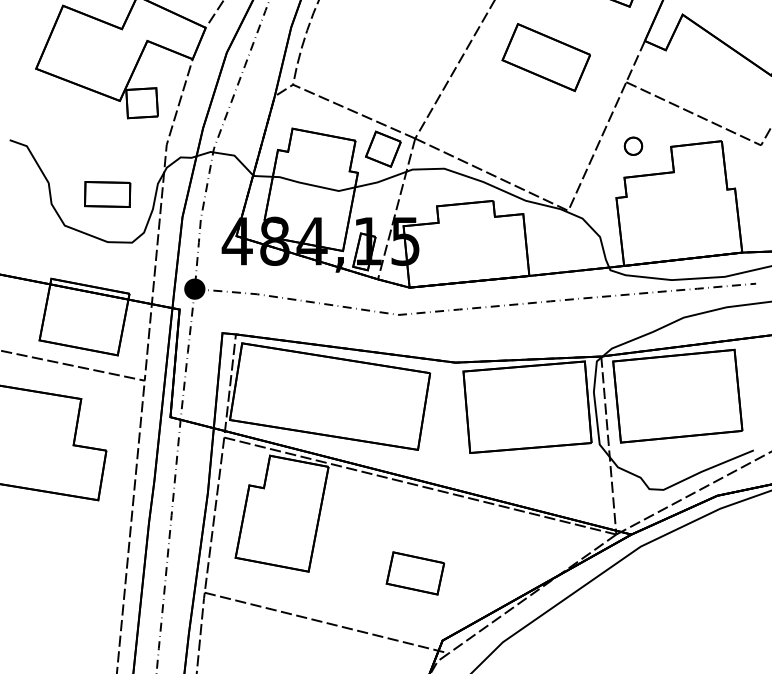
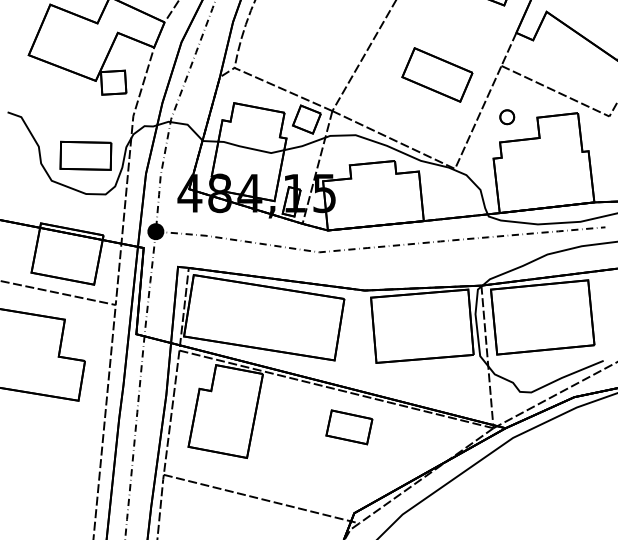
part: (545, 57) -> (436, 74), moved
part: (107, 194) -> (85, 155), size x1.4
part: (415, 573) -> (349, 427), moved

